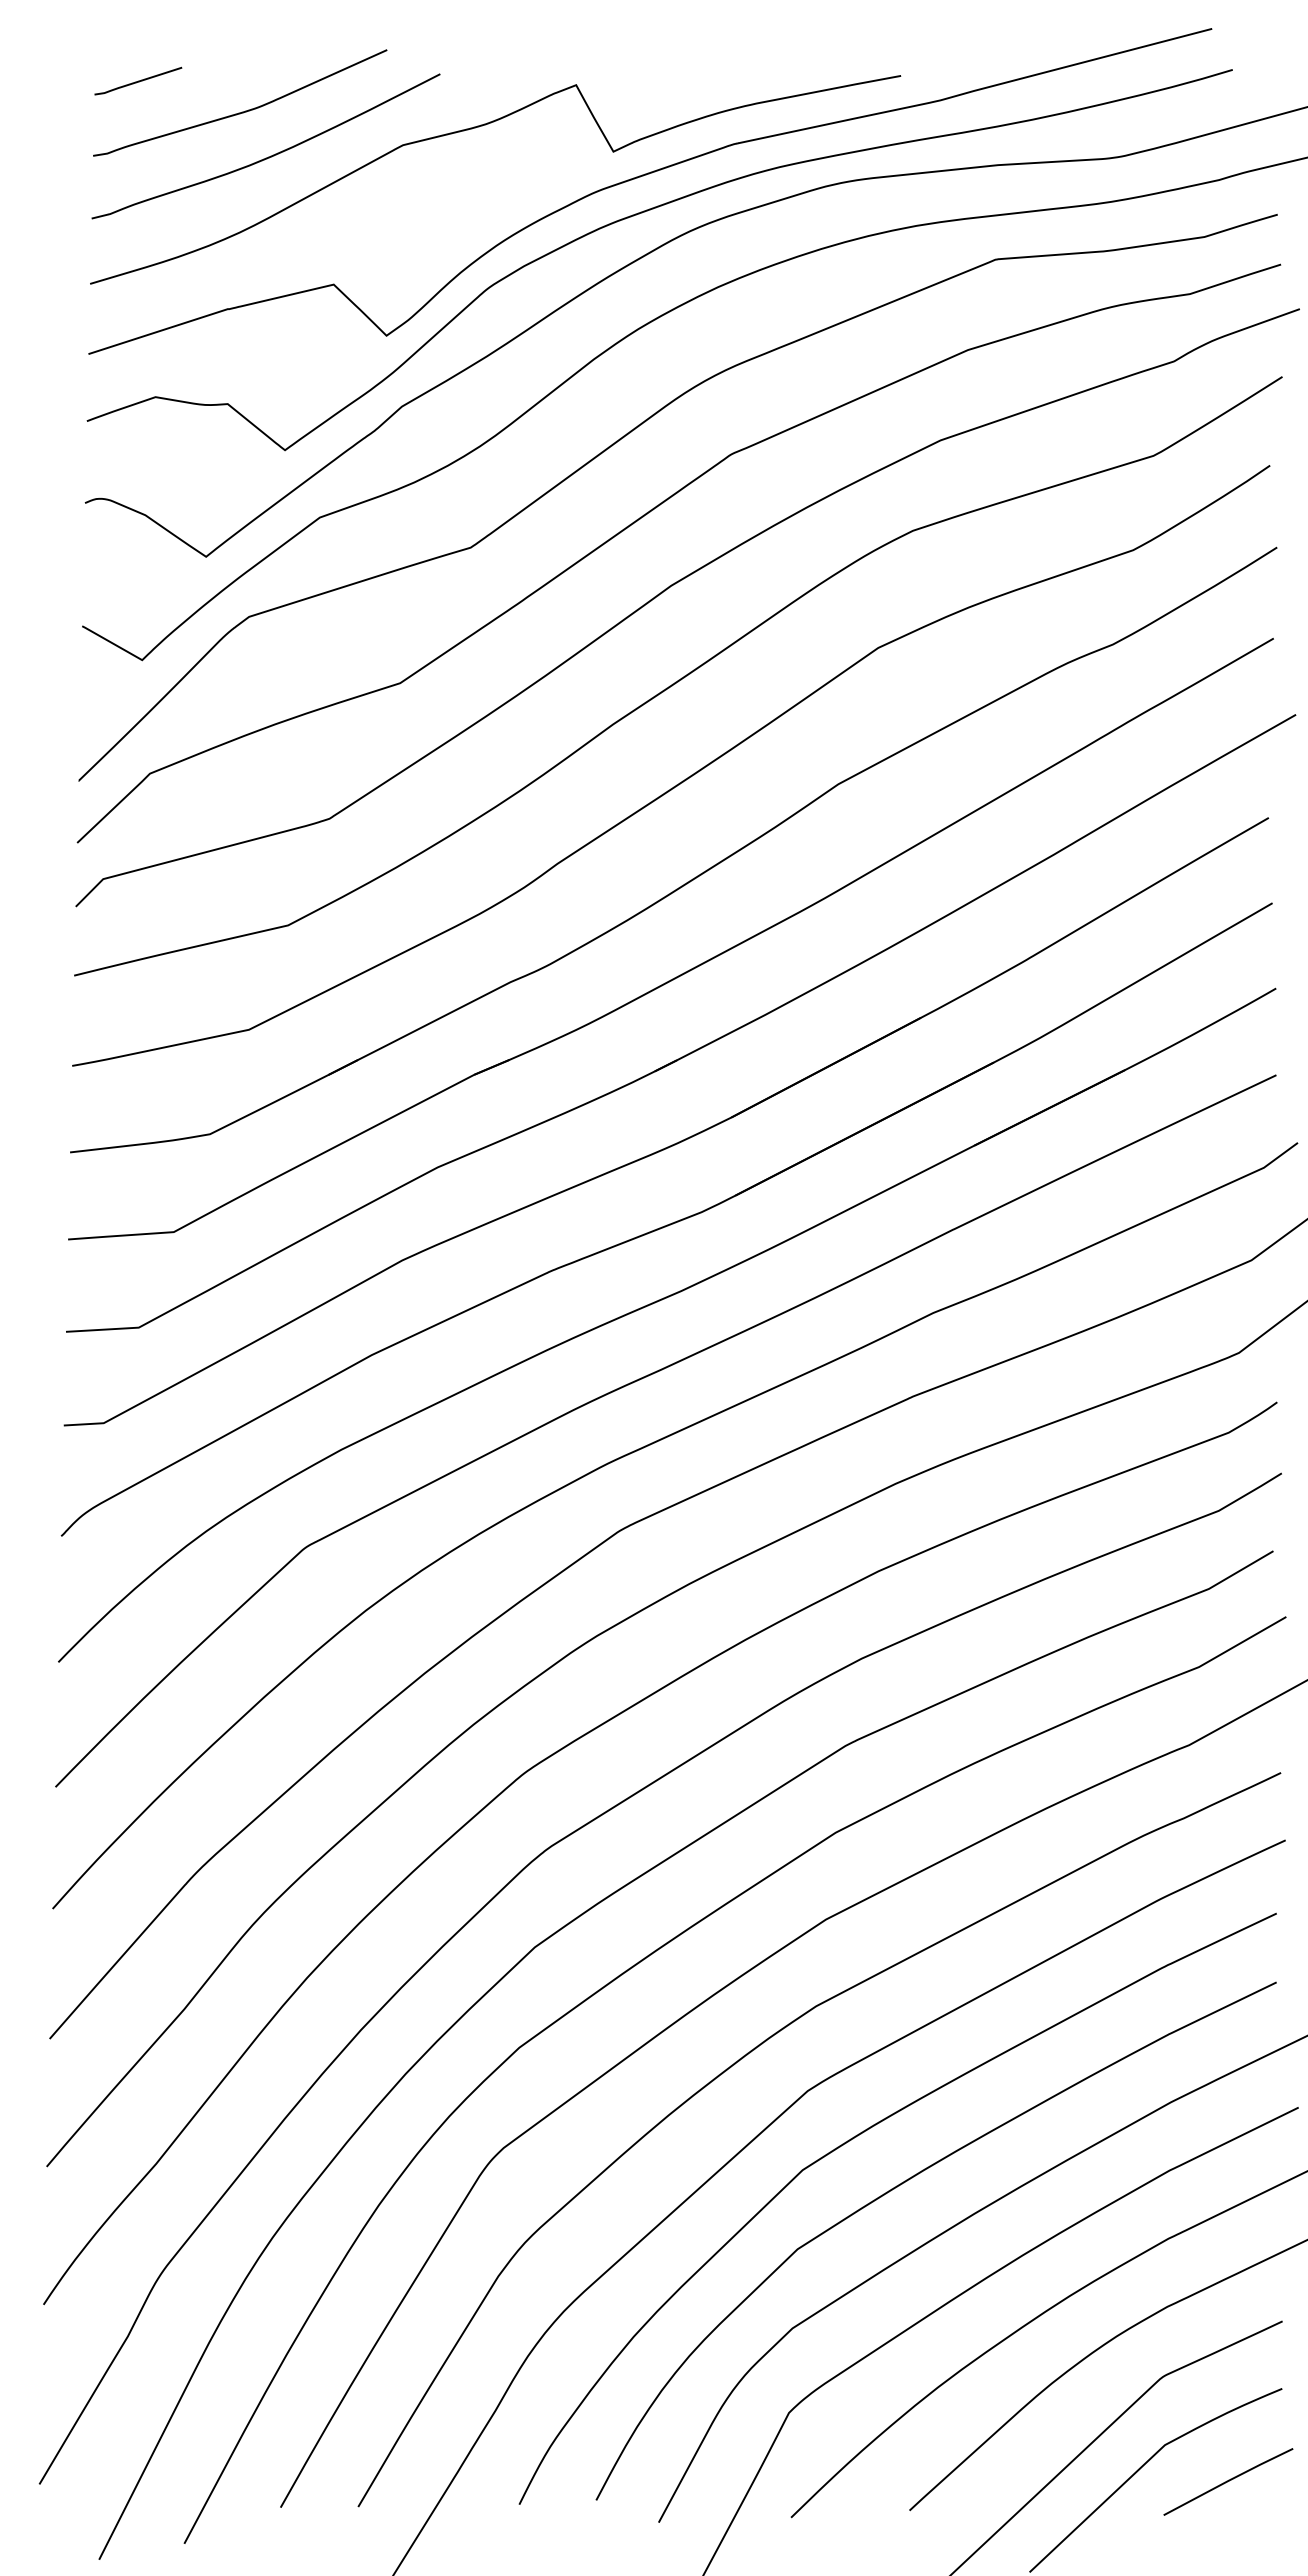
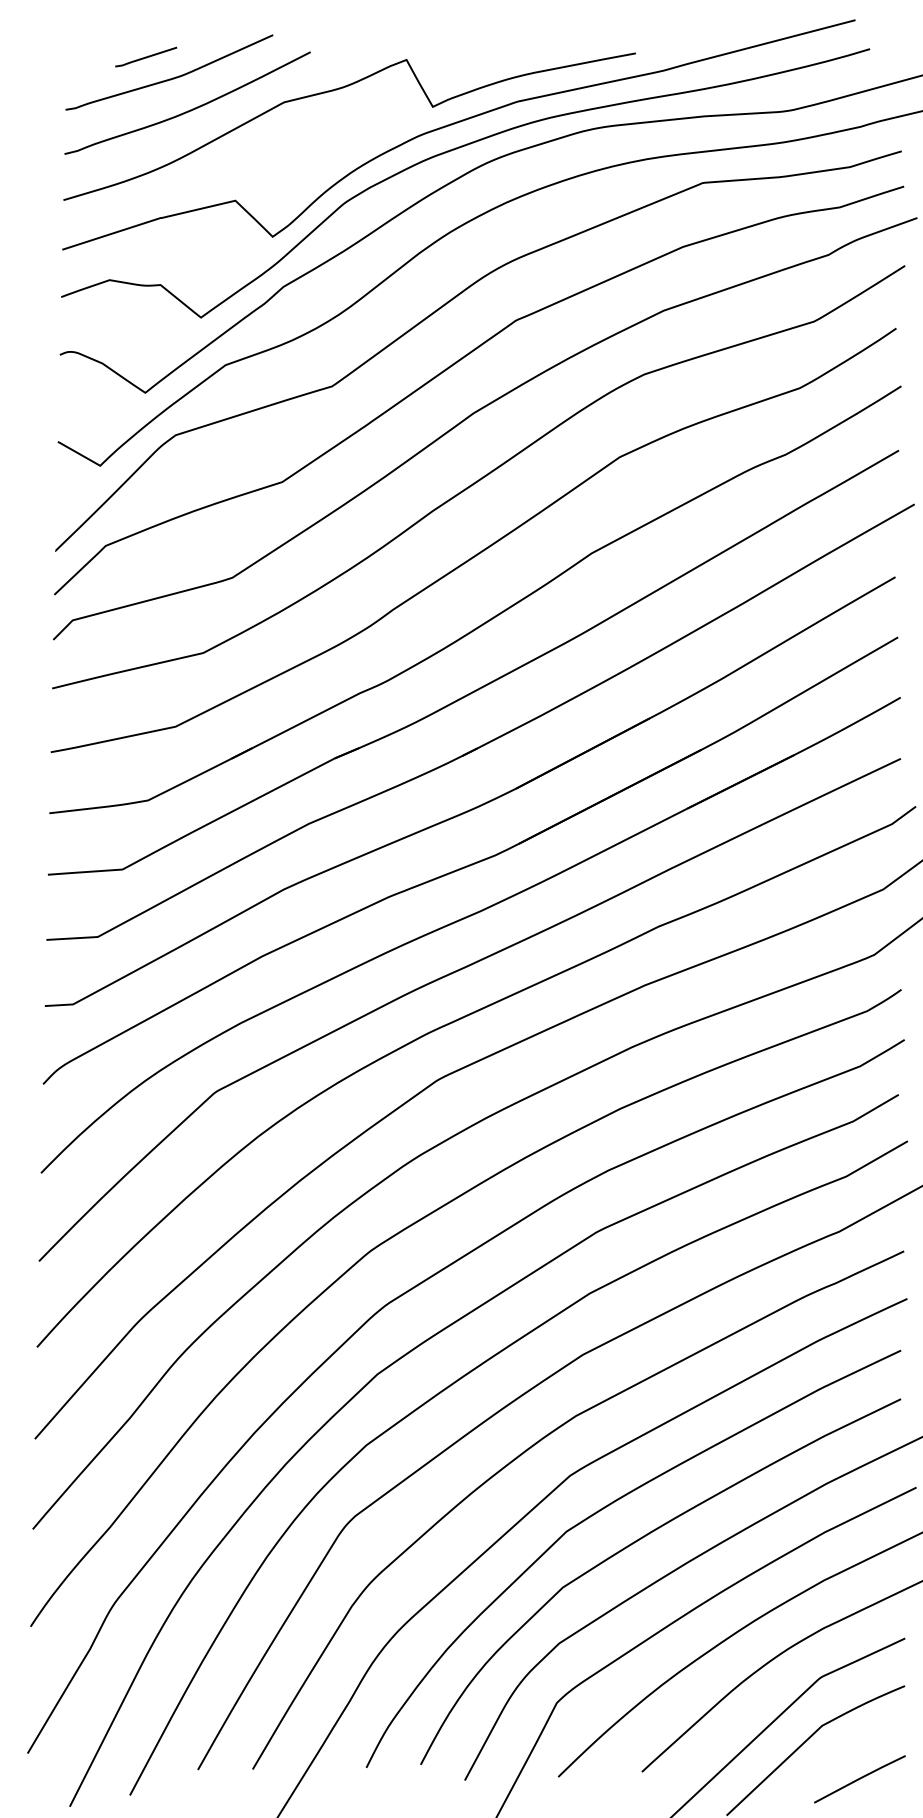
curve: (138, 80) -> (146, 56), moved
line: (1228, 2481) -> (859, 1779), moved

